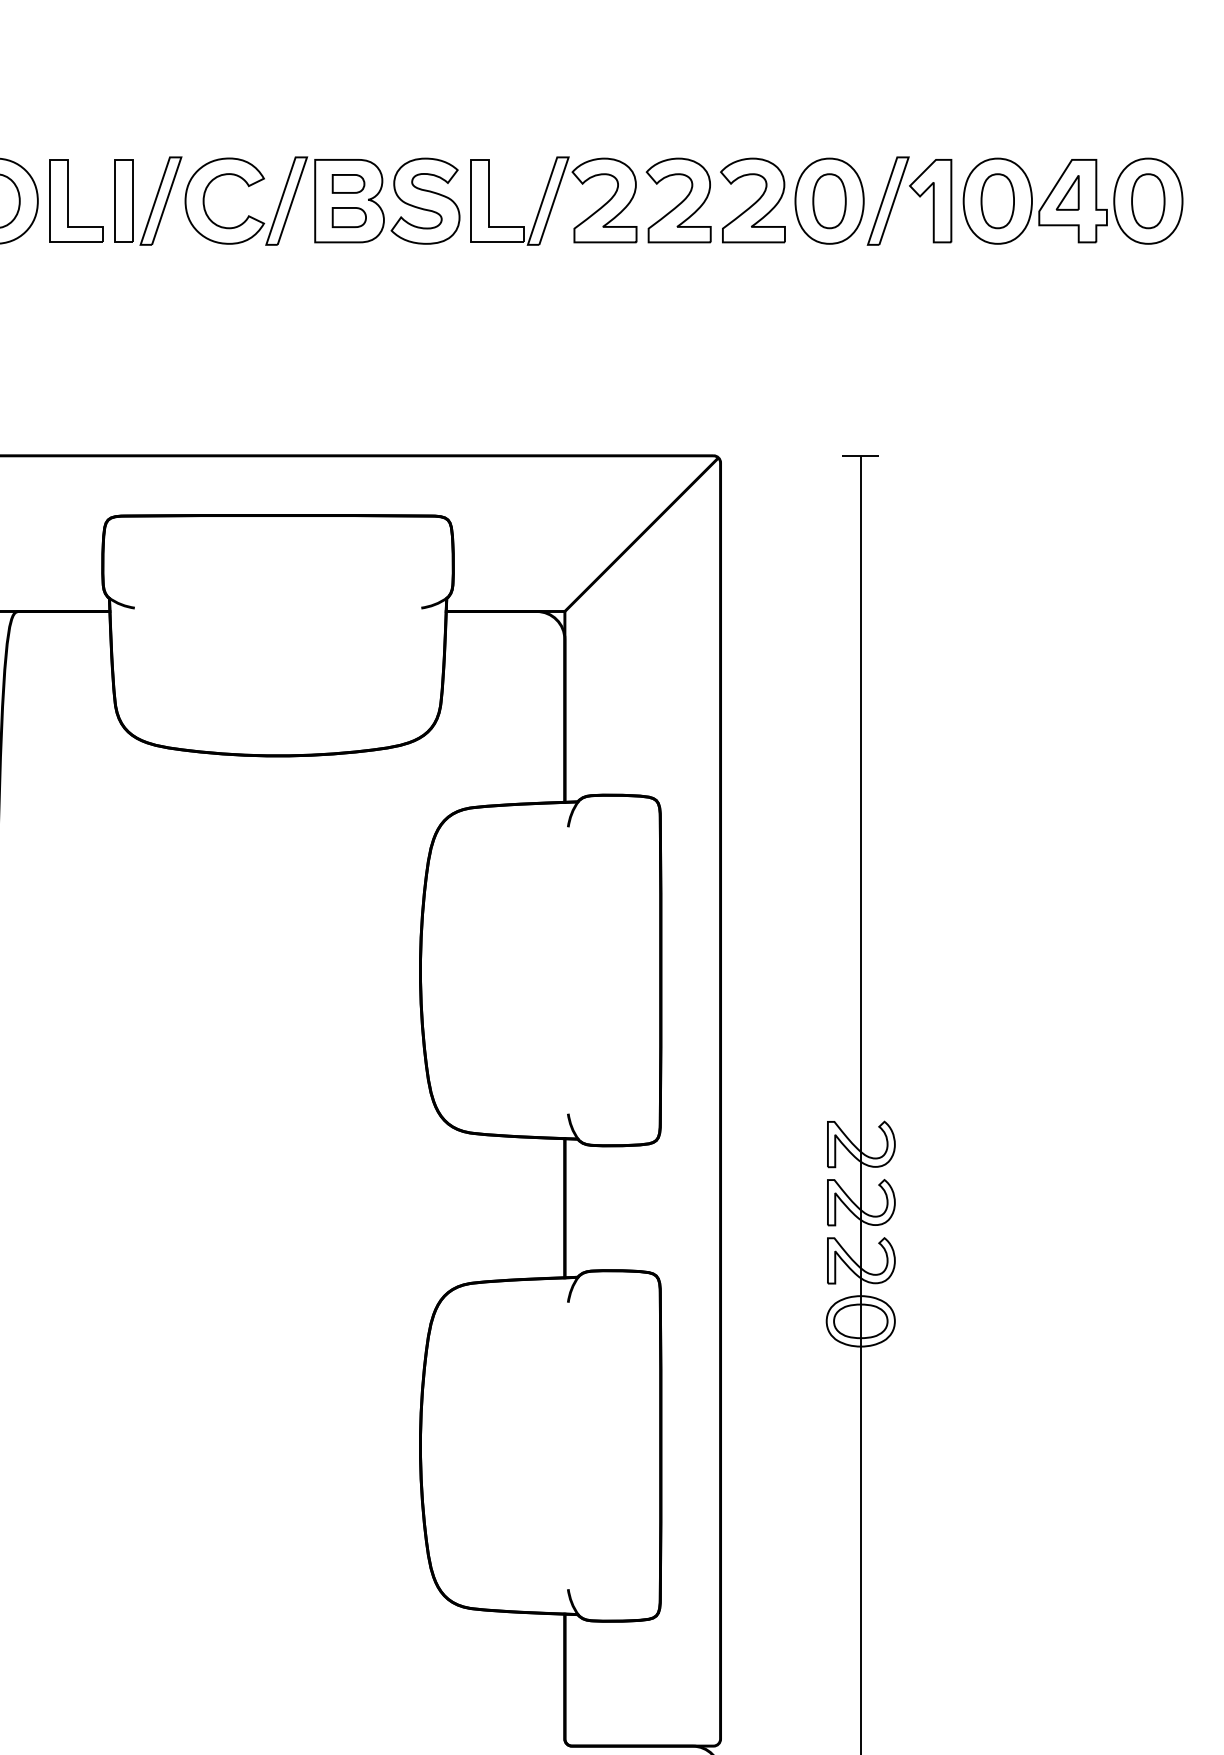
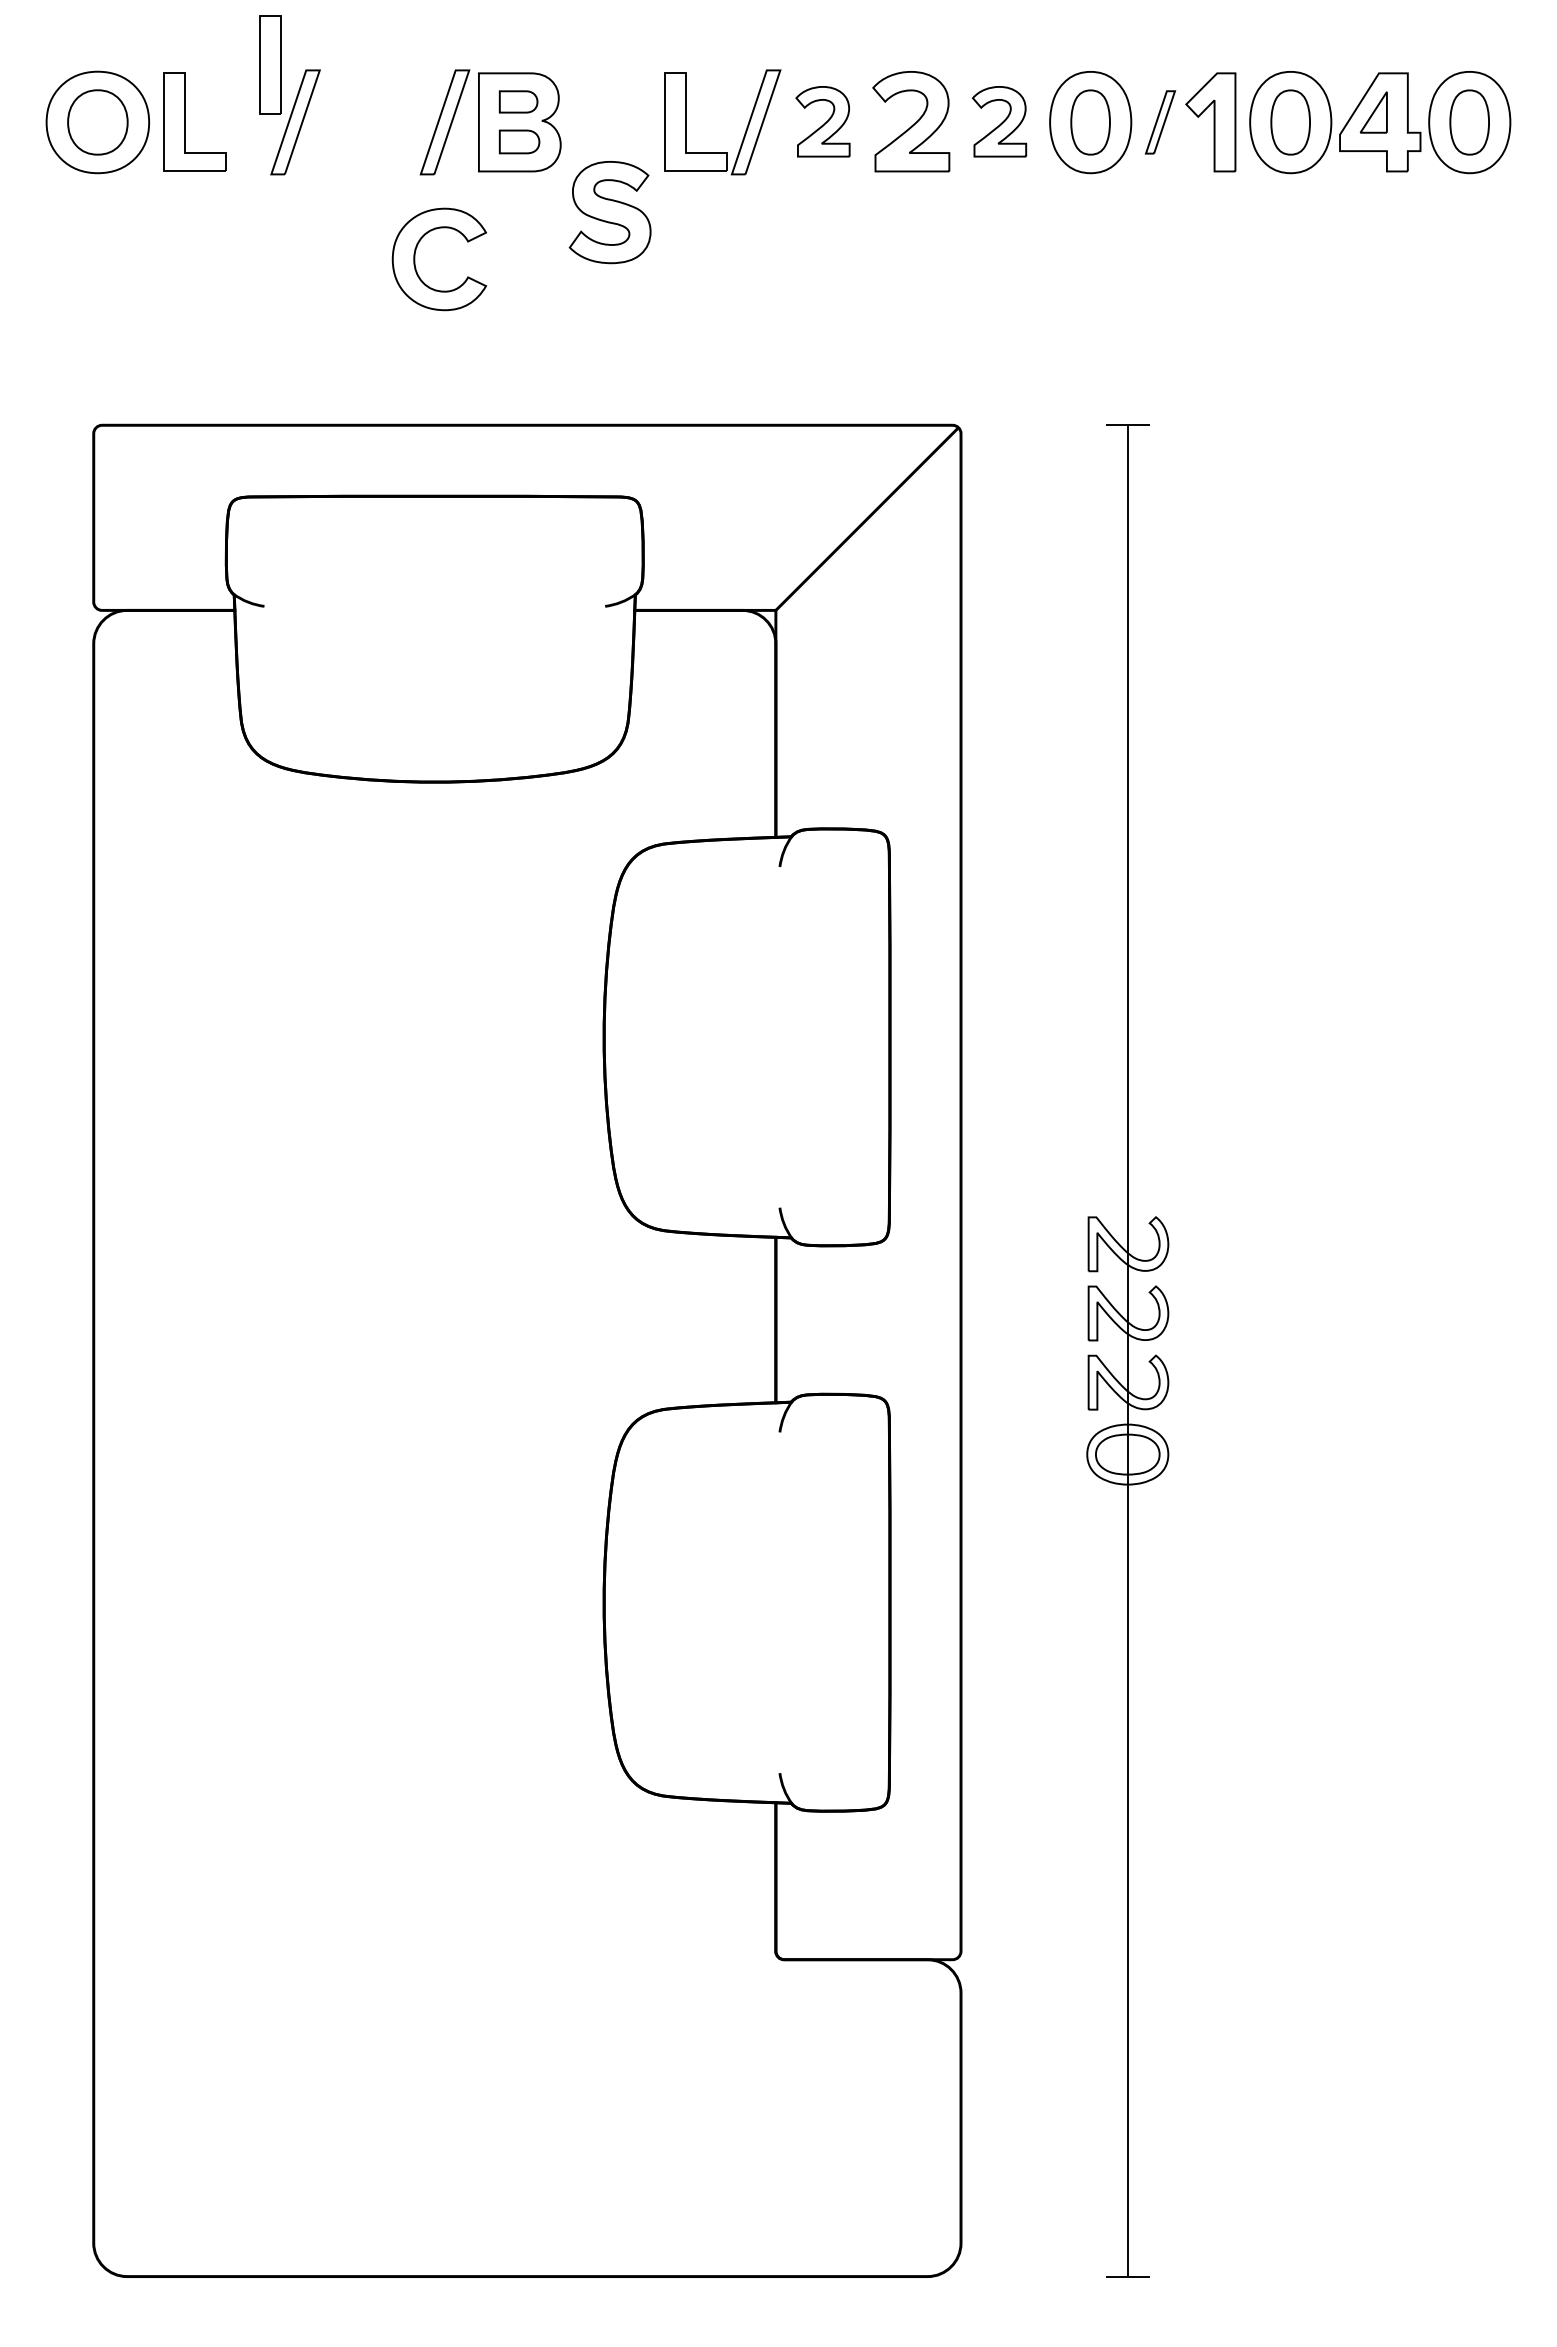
part: (123, 200) -> (270, 64), moved
part: (604, 200) -> (822, 121), size x0.7
part: (752, 200) -> (999, 121), size x0.7
part: (204, 201) -> (415, 259), moved
part: (424, 201) -> (609, 212), moved
part: (888, 201) -> (1160, 122), size x0.6

